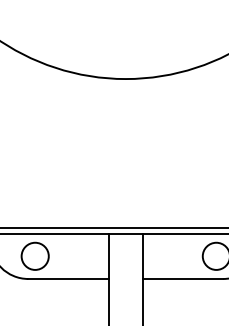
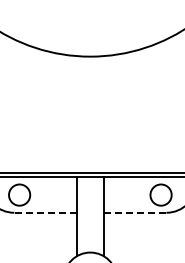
line: (68, 278) -> (45, 212), solid -> dashed
line: (182, 278) -> (134, 212), solid -> dashed

